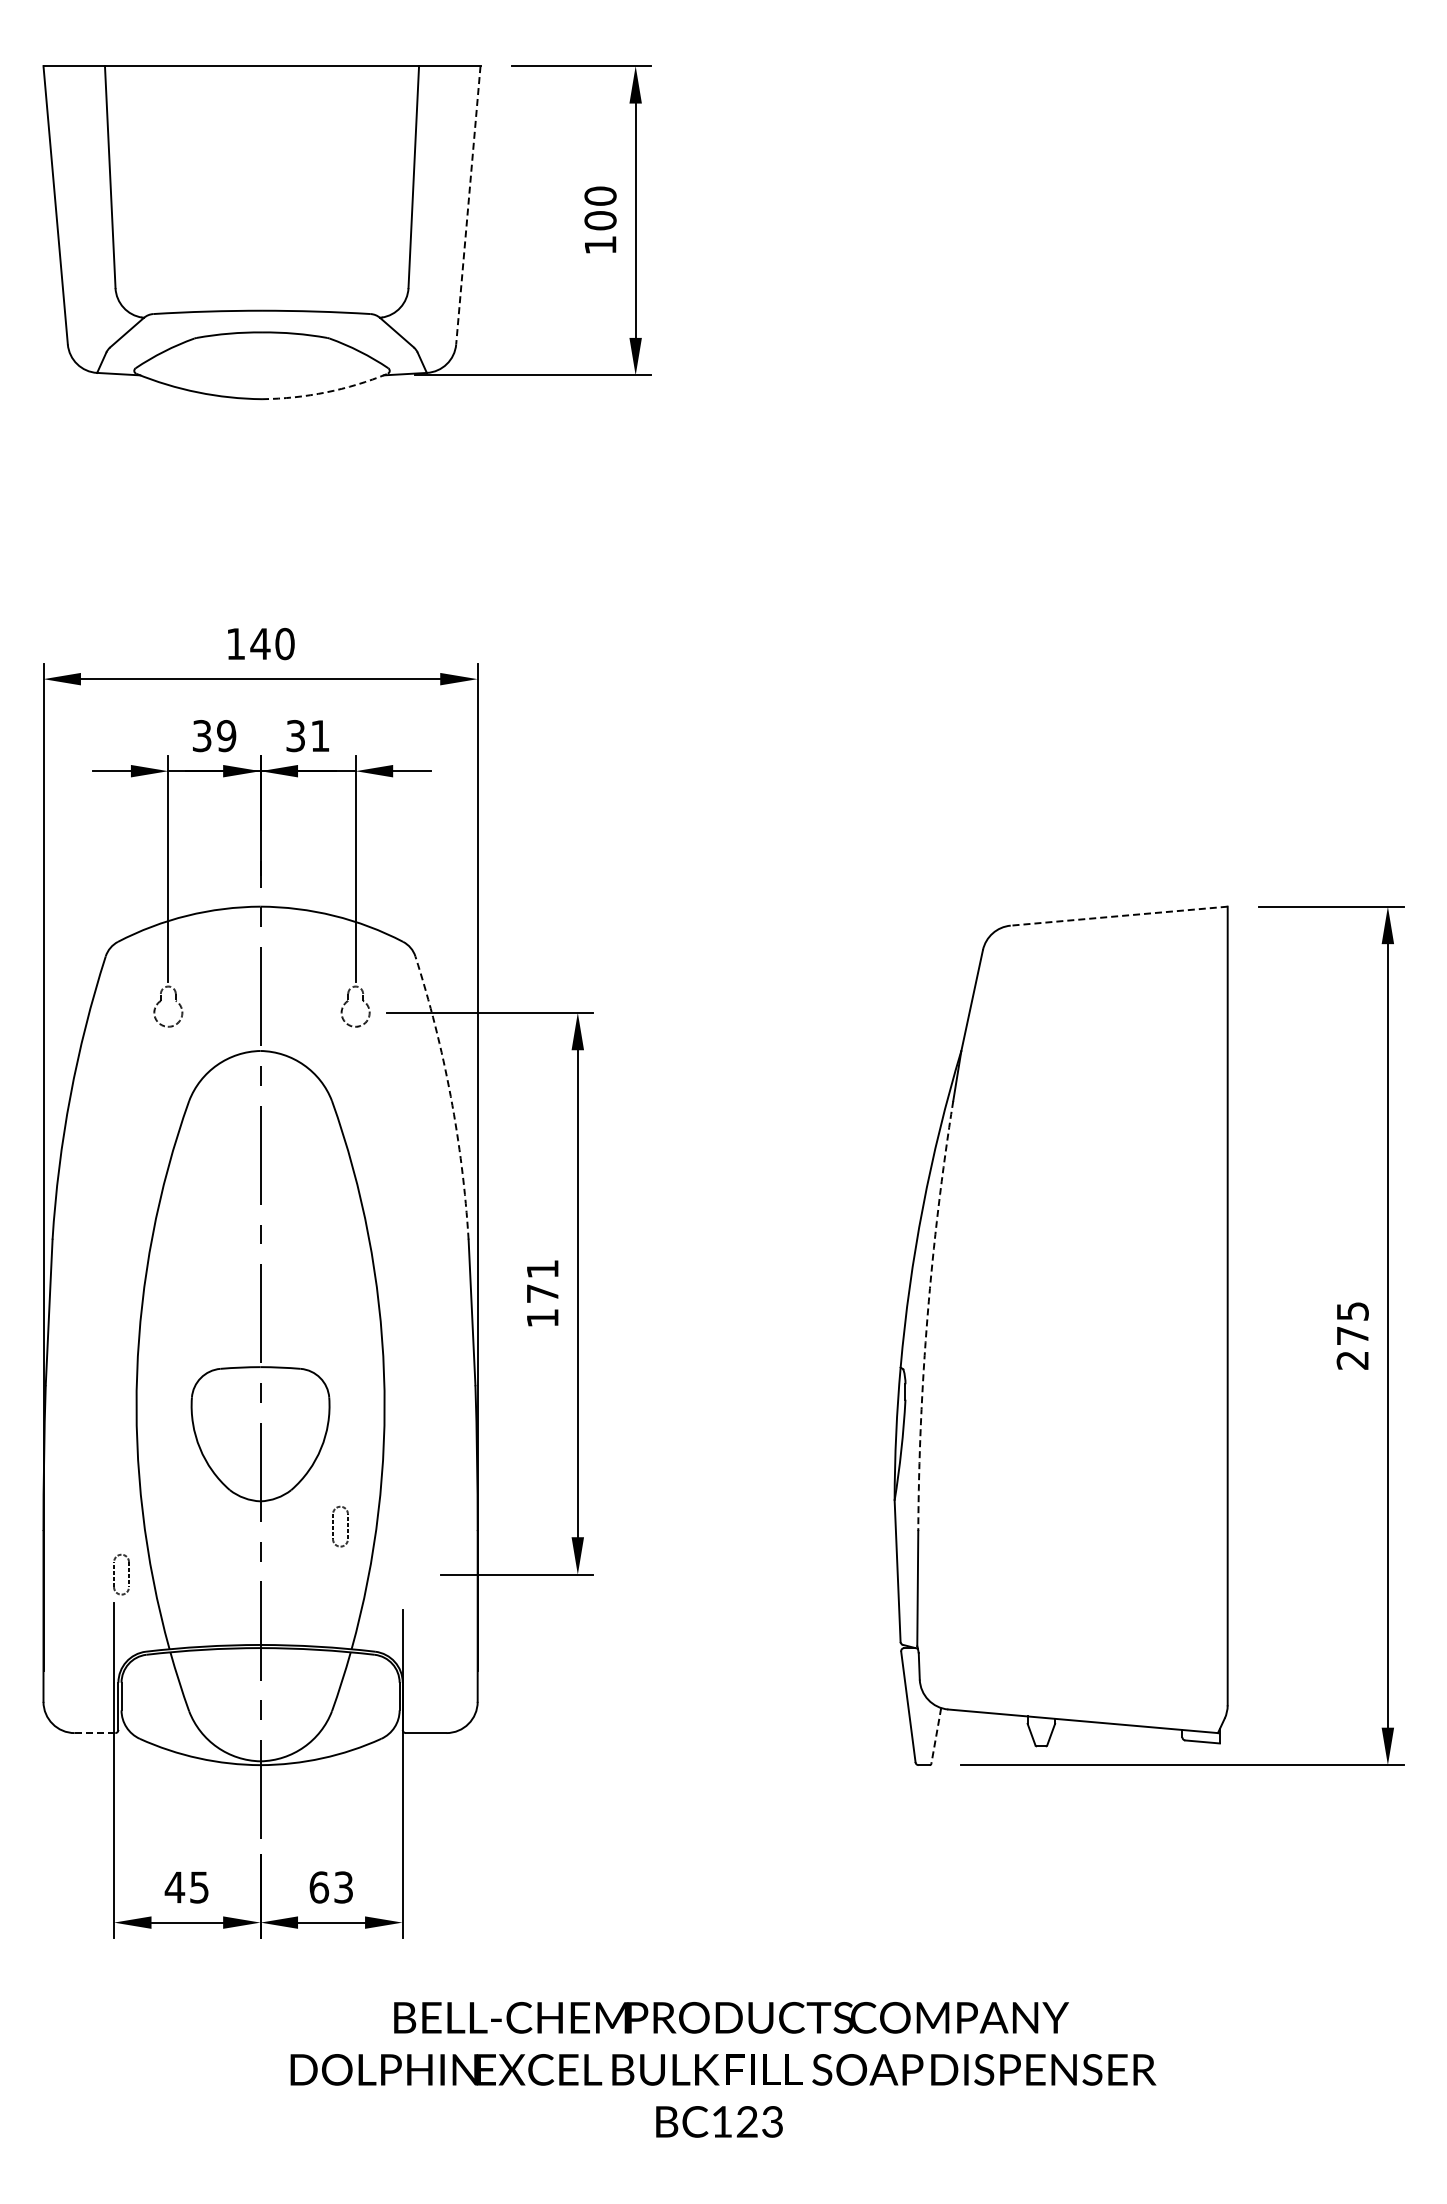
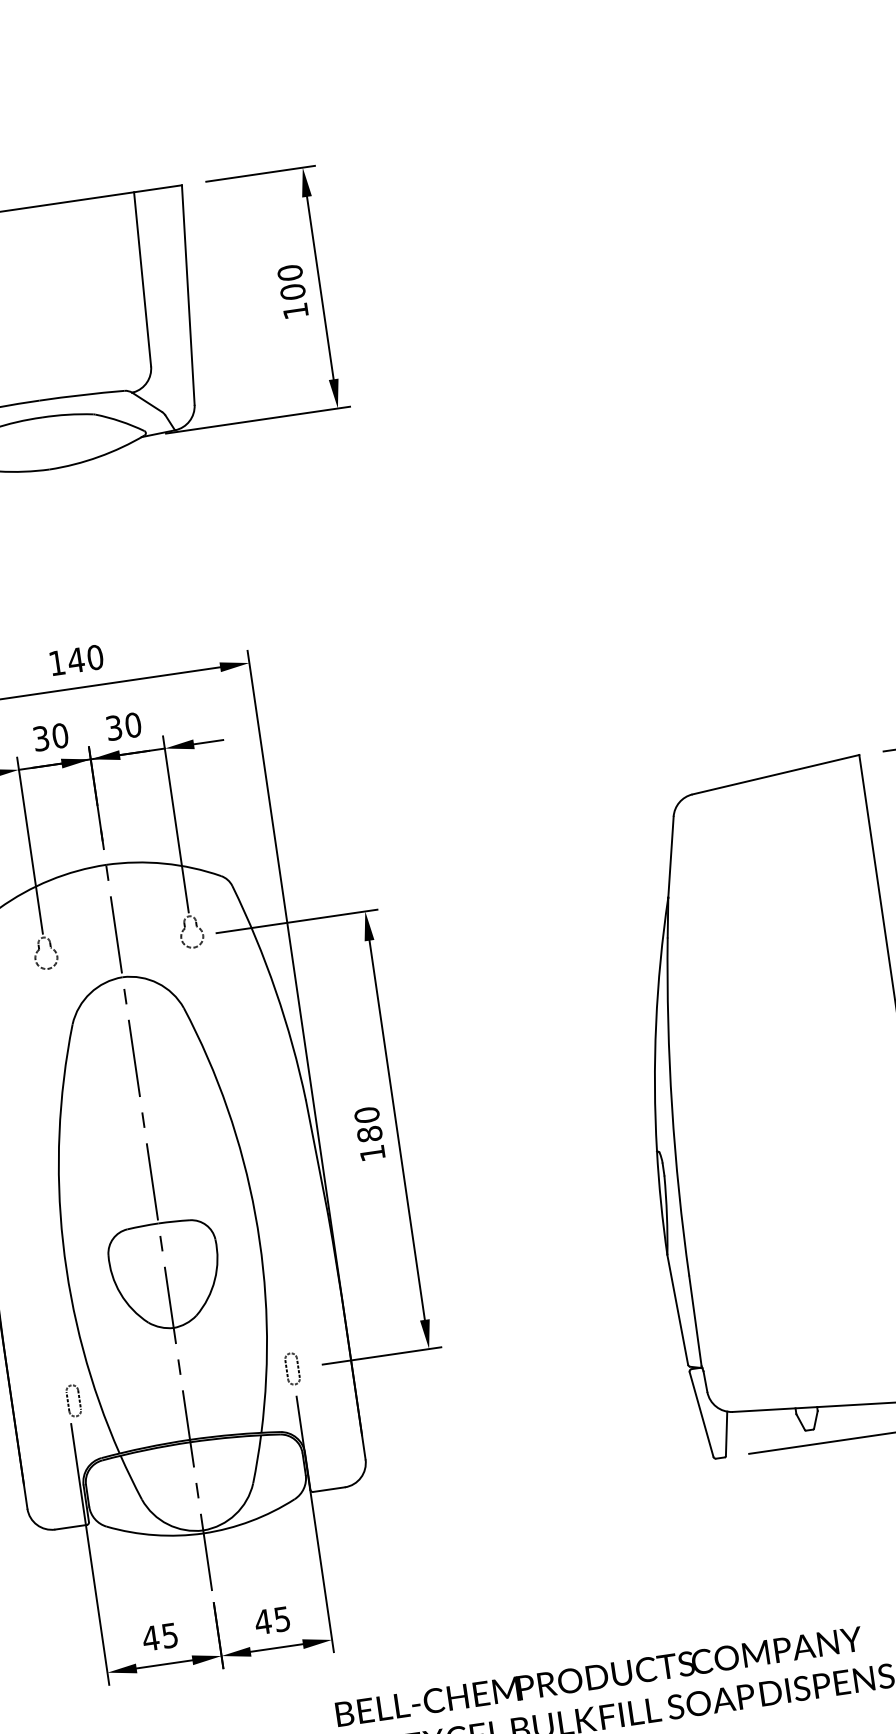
line: (468, 205) -> (188, 295), dashed -> solid
arc: (326, 392) -> (99, 456), dashed -> solid
text: (226, 736) -> (60, 736), 39 -> 30
text: (319, 736) -> (132, 725), 31 -> 30
line: (1119, 916) -> (776, 774), dashed -> solid
arc: (450, 1096) -> (275, 991), dashed -> solid
text: (542, 1281) -> (368, 1124), 171 -> 180
arc: (927, 1315) -> (671, 1107), dashed -> solid
part: (333, 1526) -> (287, 1369), moved
line: (94, 1733) -> (70, 1527), dashed -> solid
line: (936, 1736) -> (726, 1434), dashed -> solid
text: (330, 1887) -> (272, 1620), 63 -> 45

